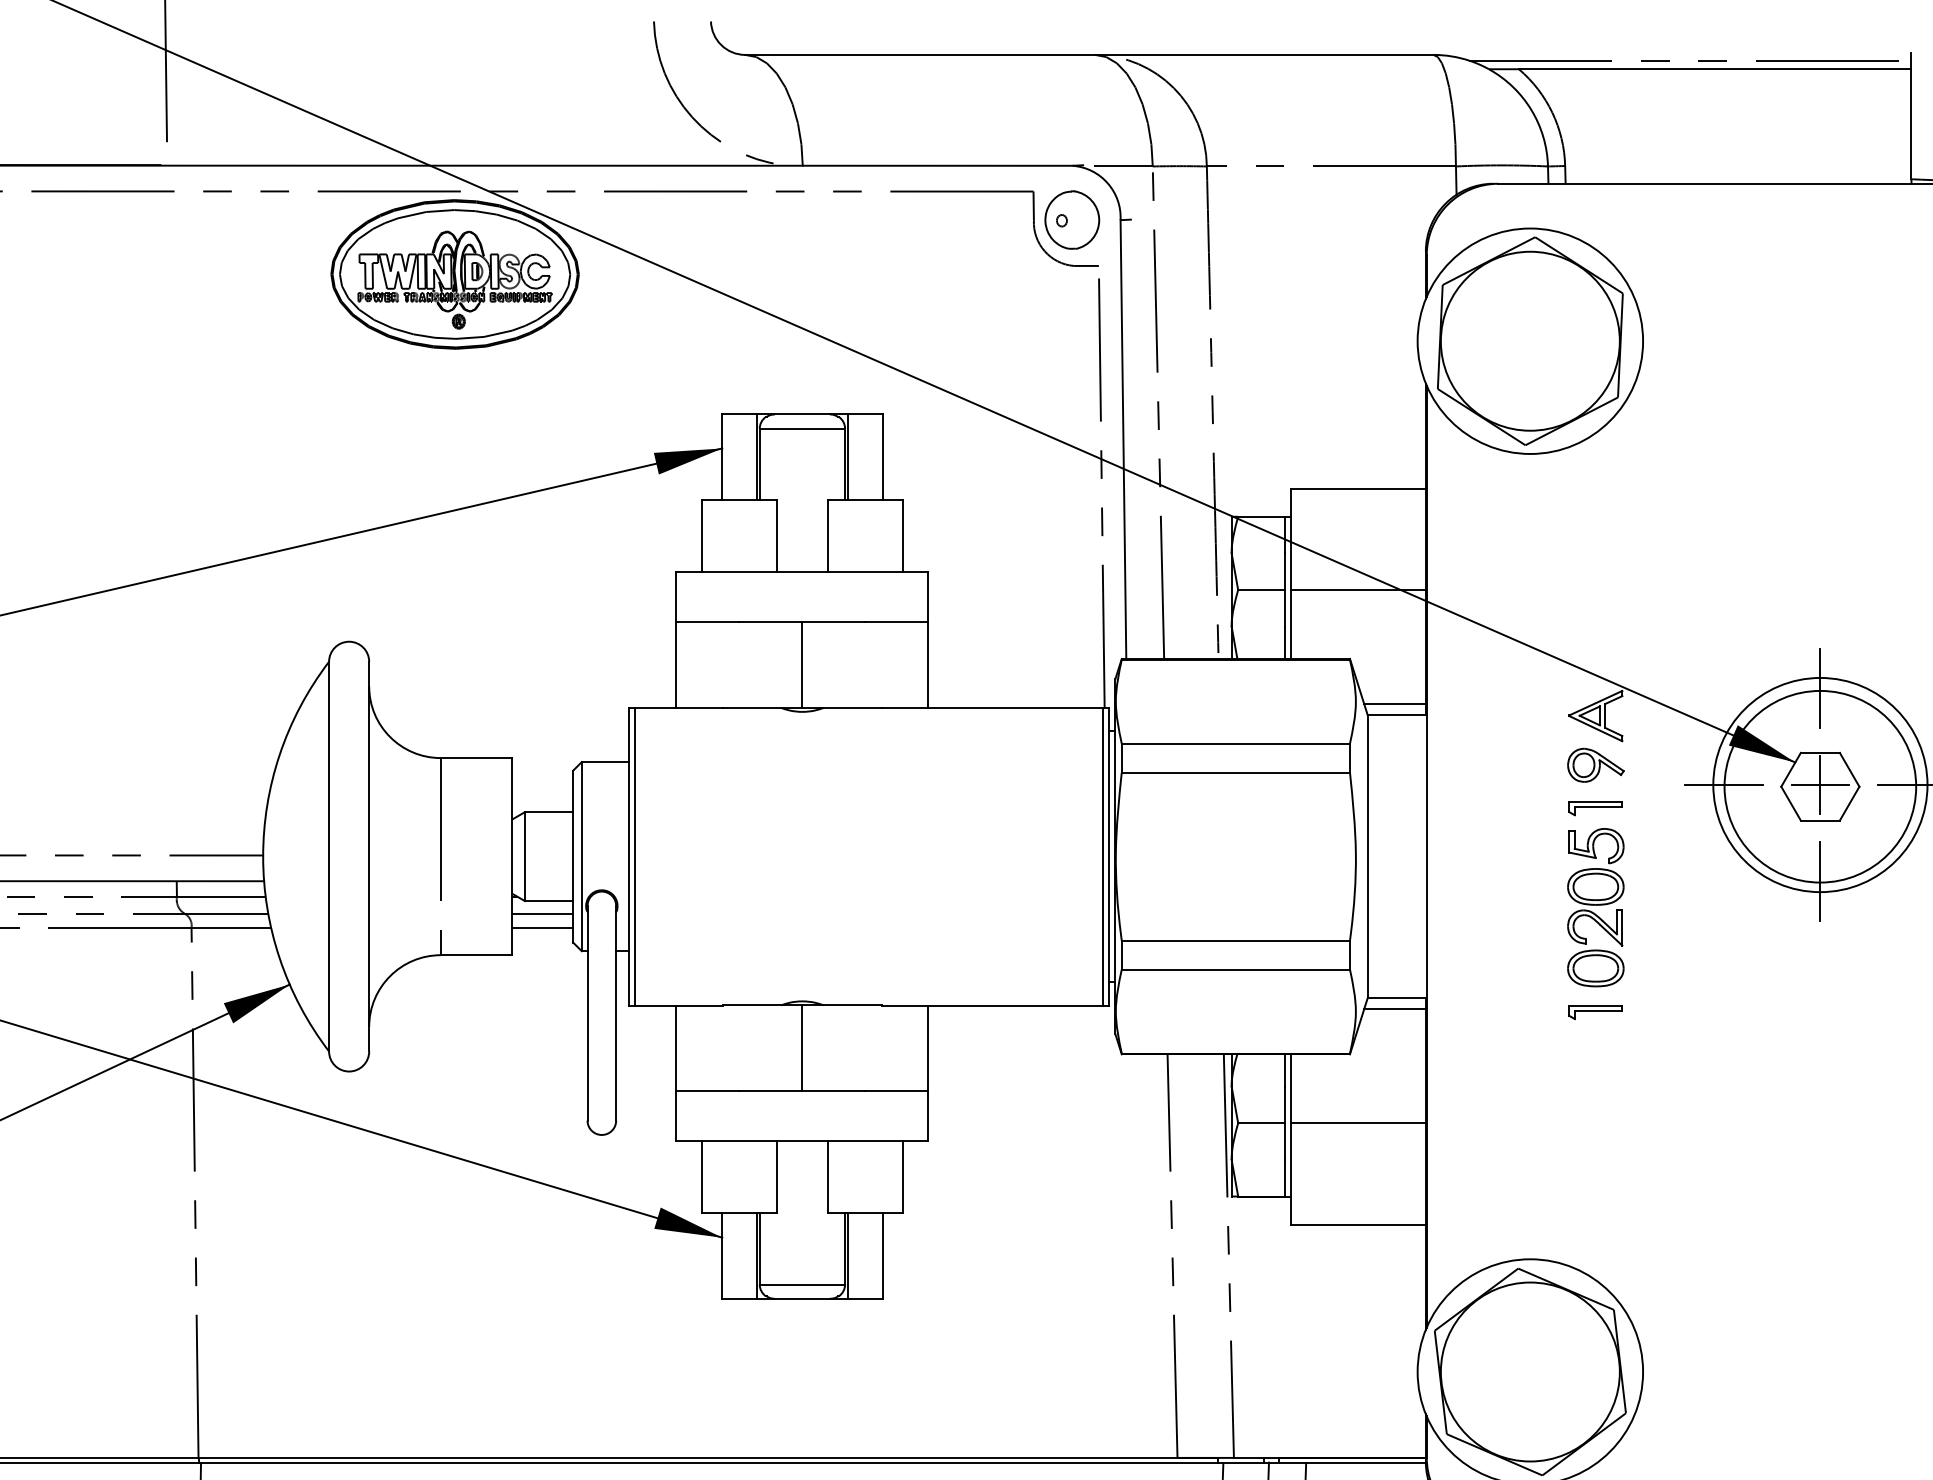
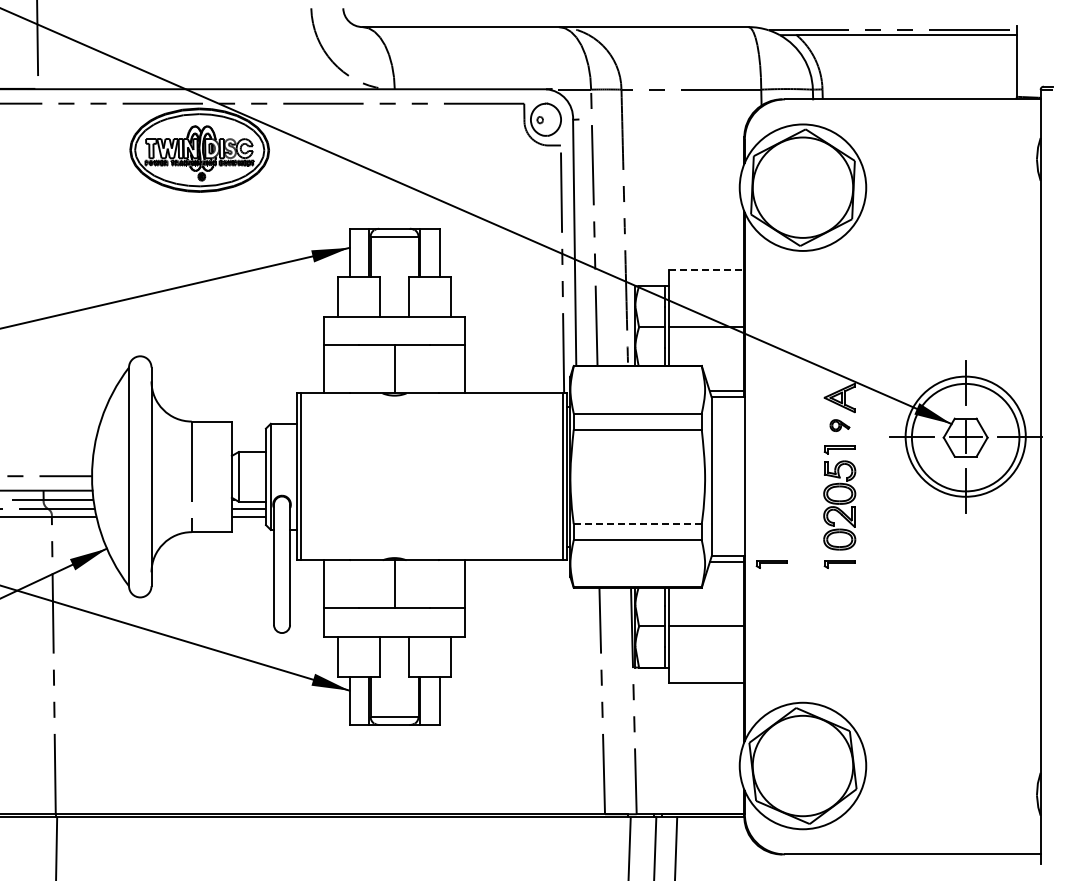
line: (1358, 488) -> (706, 270), solid -> dashed
part: (1595, 765) -> (839, 425), size x0.6
line: (1237, 941) -> (638, 524), solid -> dashed
part: (1474, 1012) -> (771, 564), added

